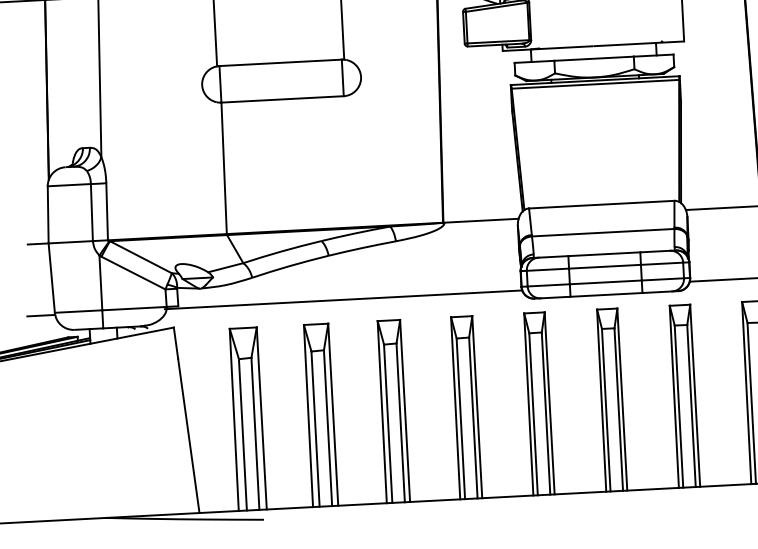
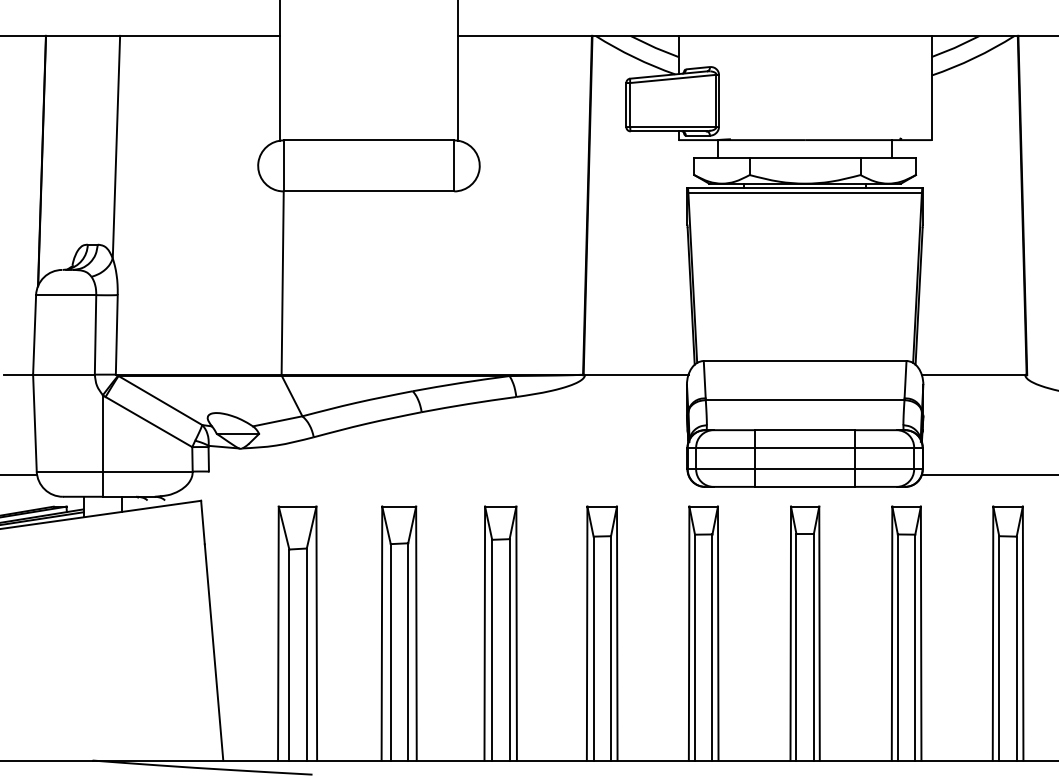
line: (343, 299) -> (438, 474), removed

